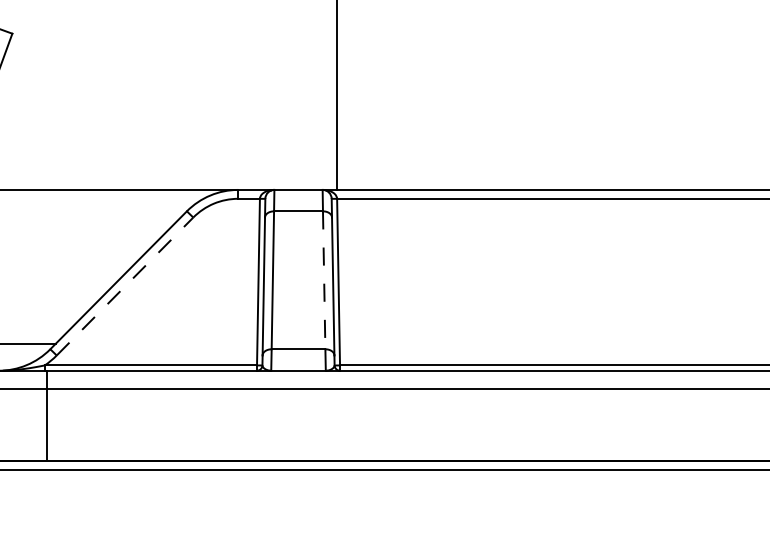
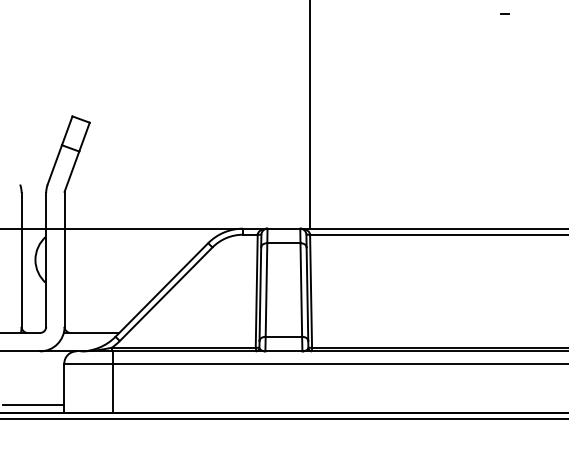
line: (324, 281) -> (301, 290), dashed -> solid
line: (125, 286) -> (166, 294), dashed -> solid

